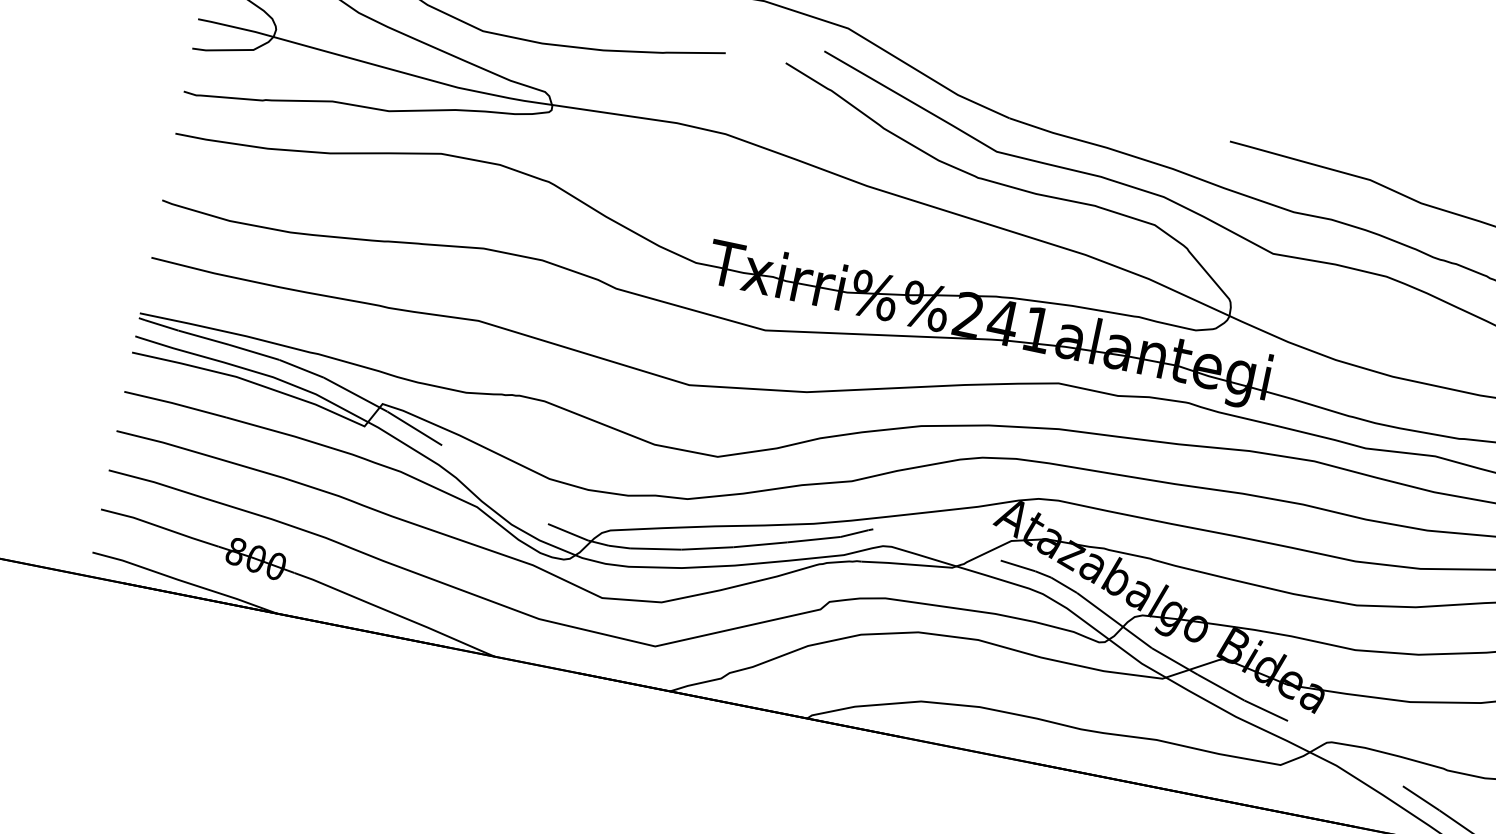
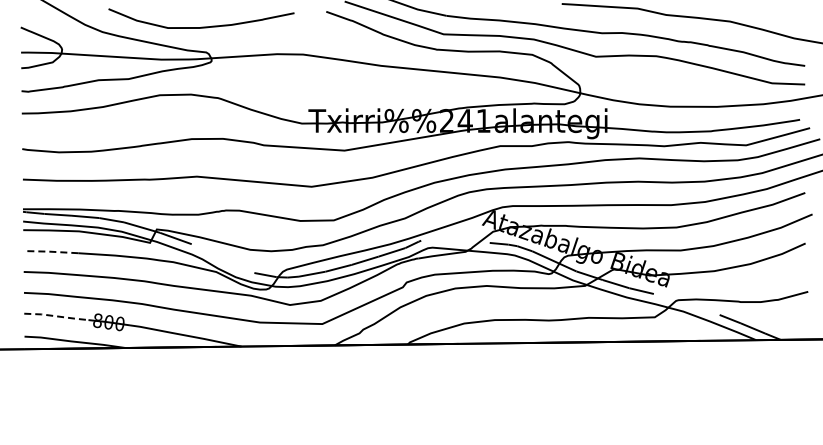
line: (172, 402) -> (49, 251), solid -> dashed
line: (160, 527) -> (56, 316), solid -> dashed

